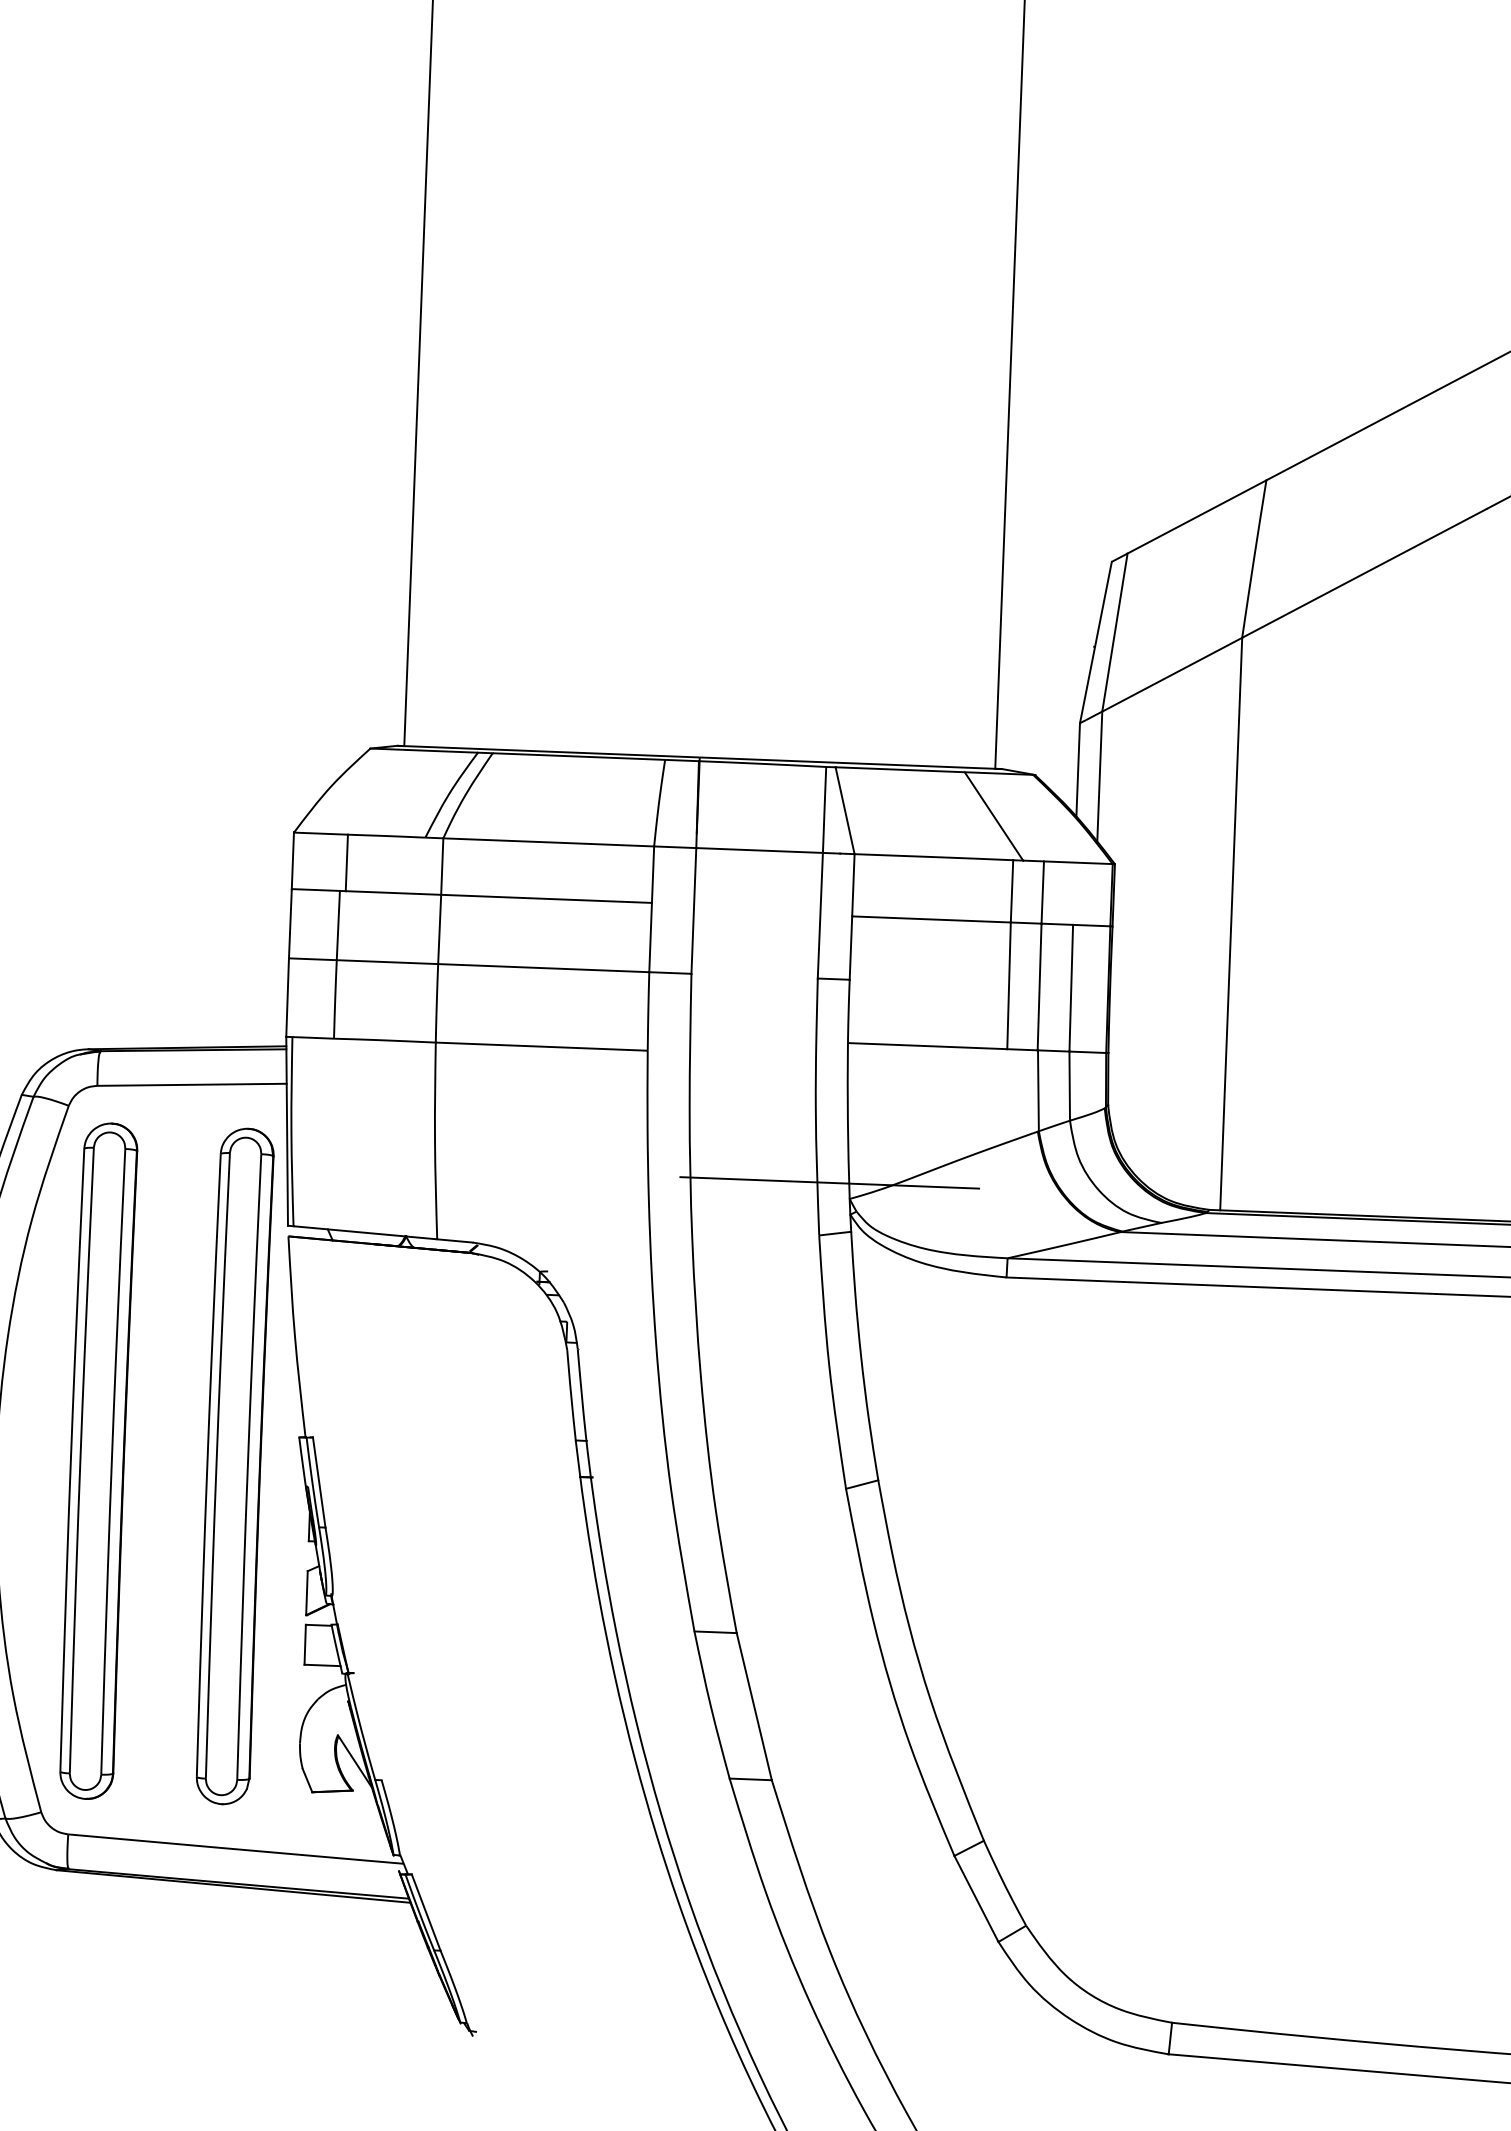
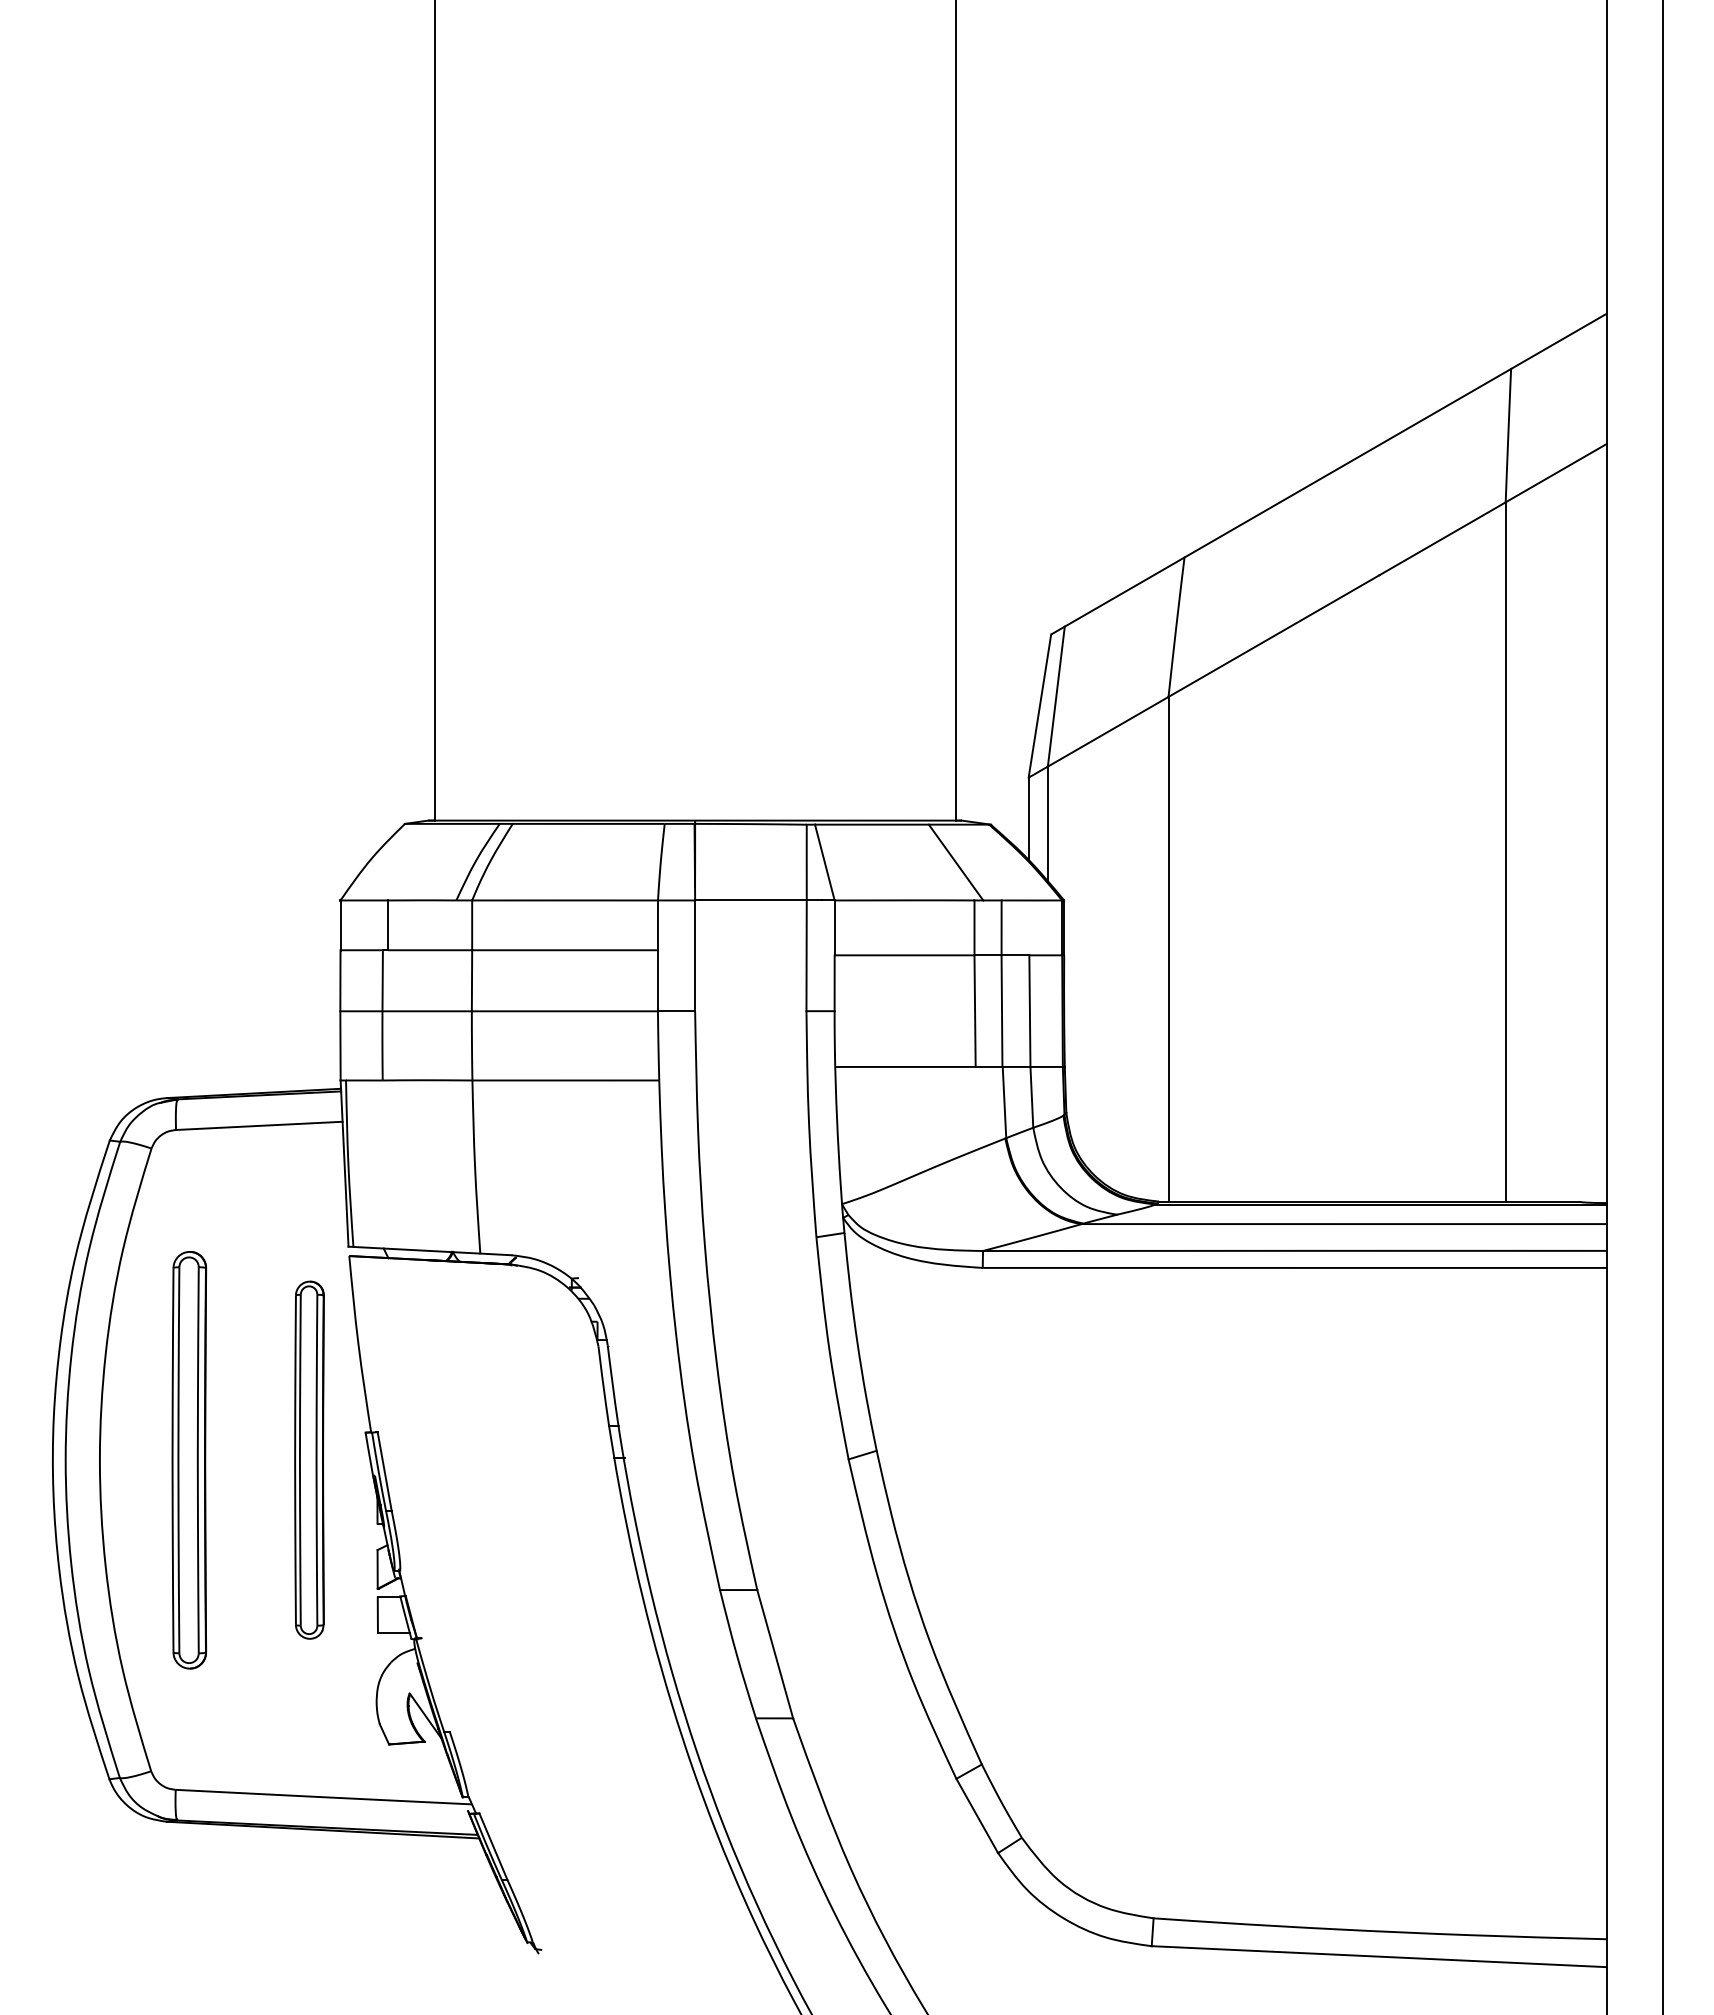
line: (829, 1182) -> (823, 1190), removed
part: (98, 1460) -> (189, 1459), size x0.7
part: (234, 1465) -> (309, 1459), size x0.6

